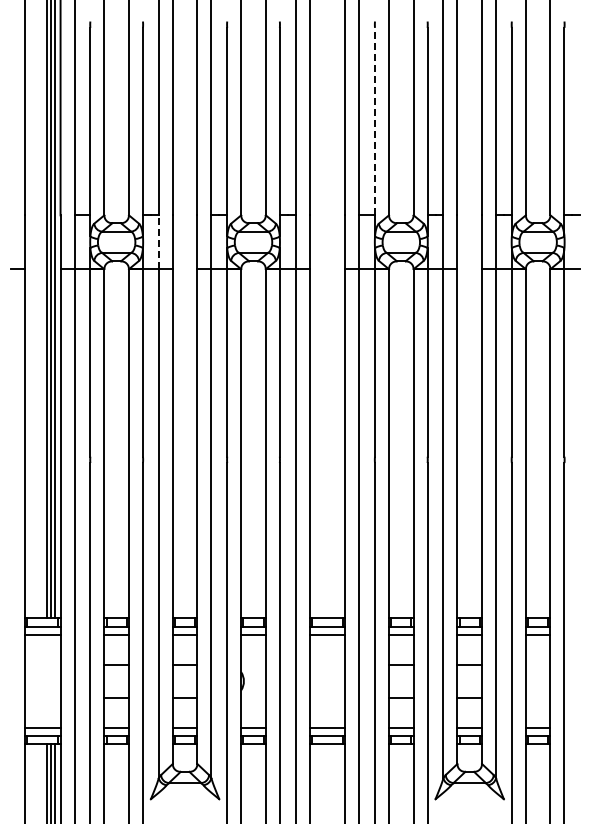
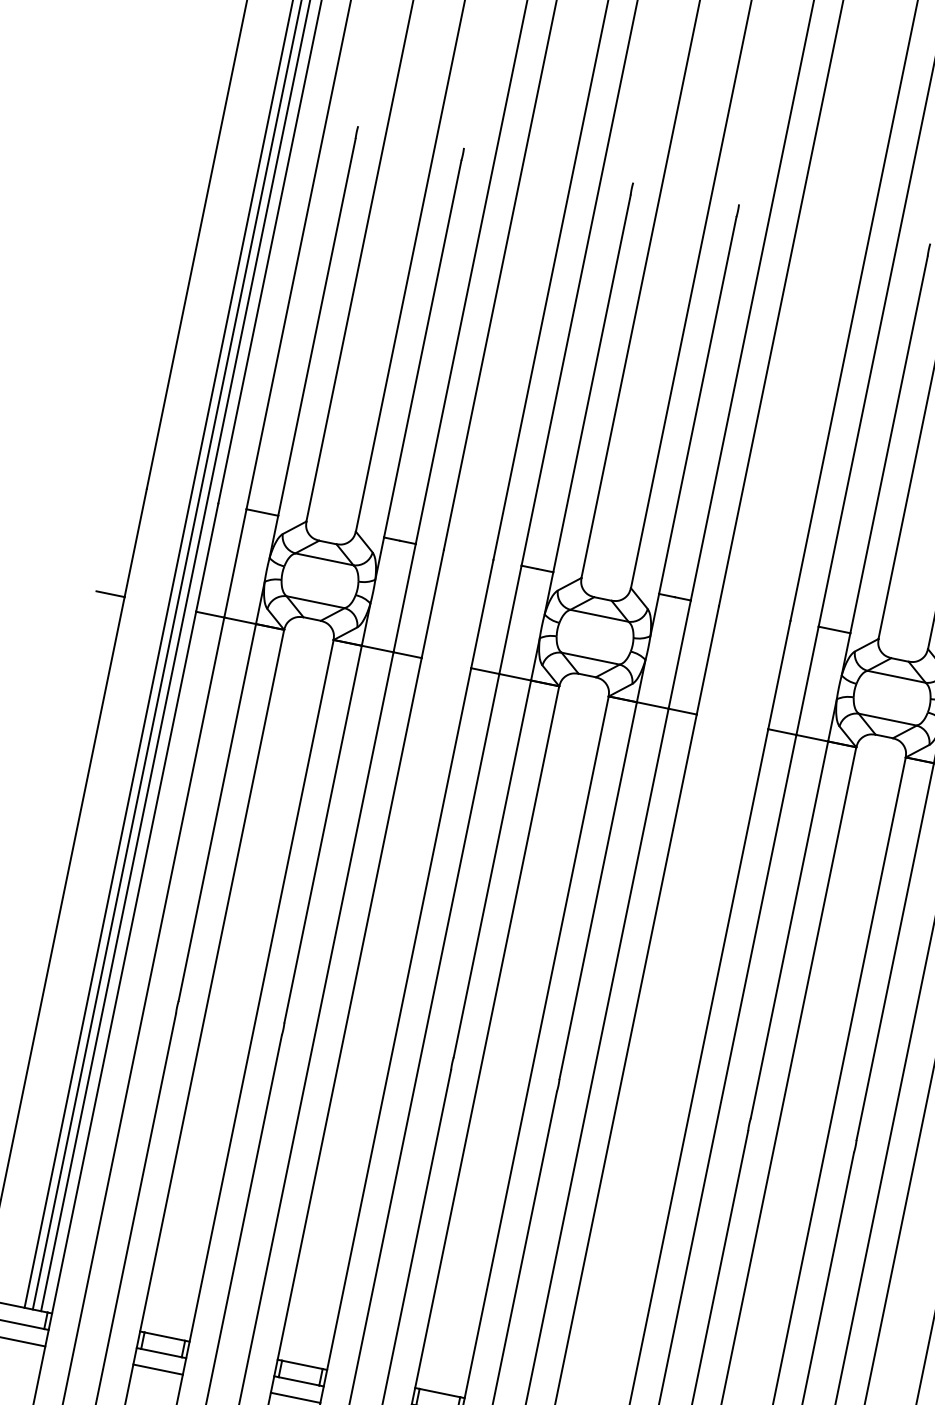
line: (374, 121) -> (888, 444), dashed -> solid
line: (158, 242) -> (404, 598), dashed -> solid

